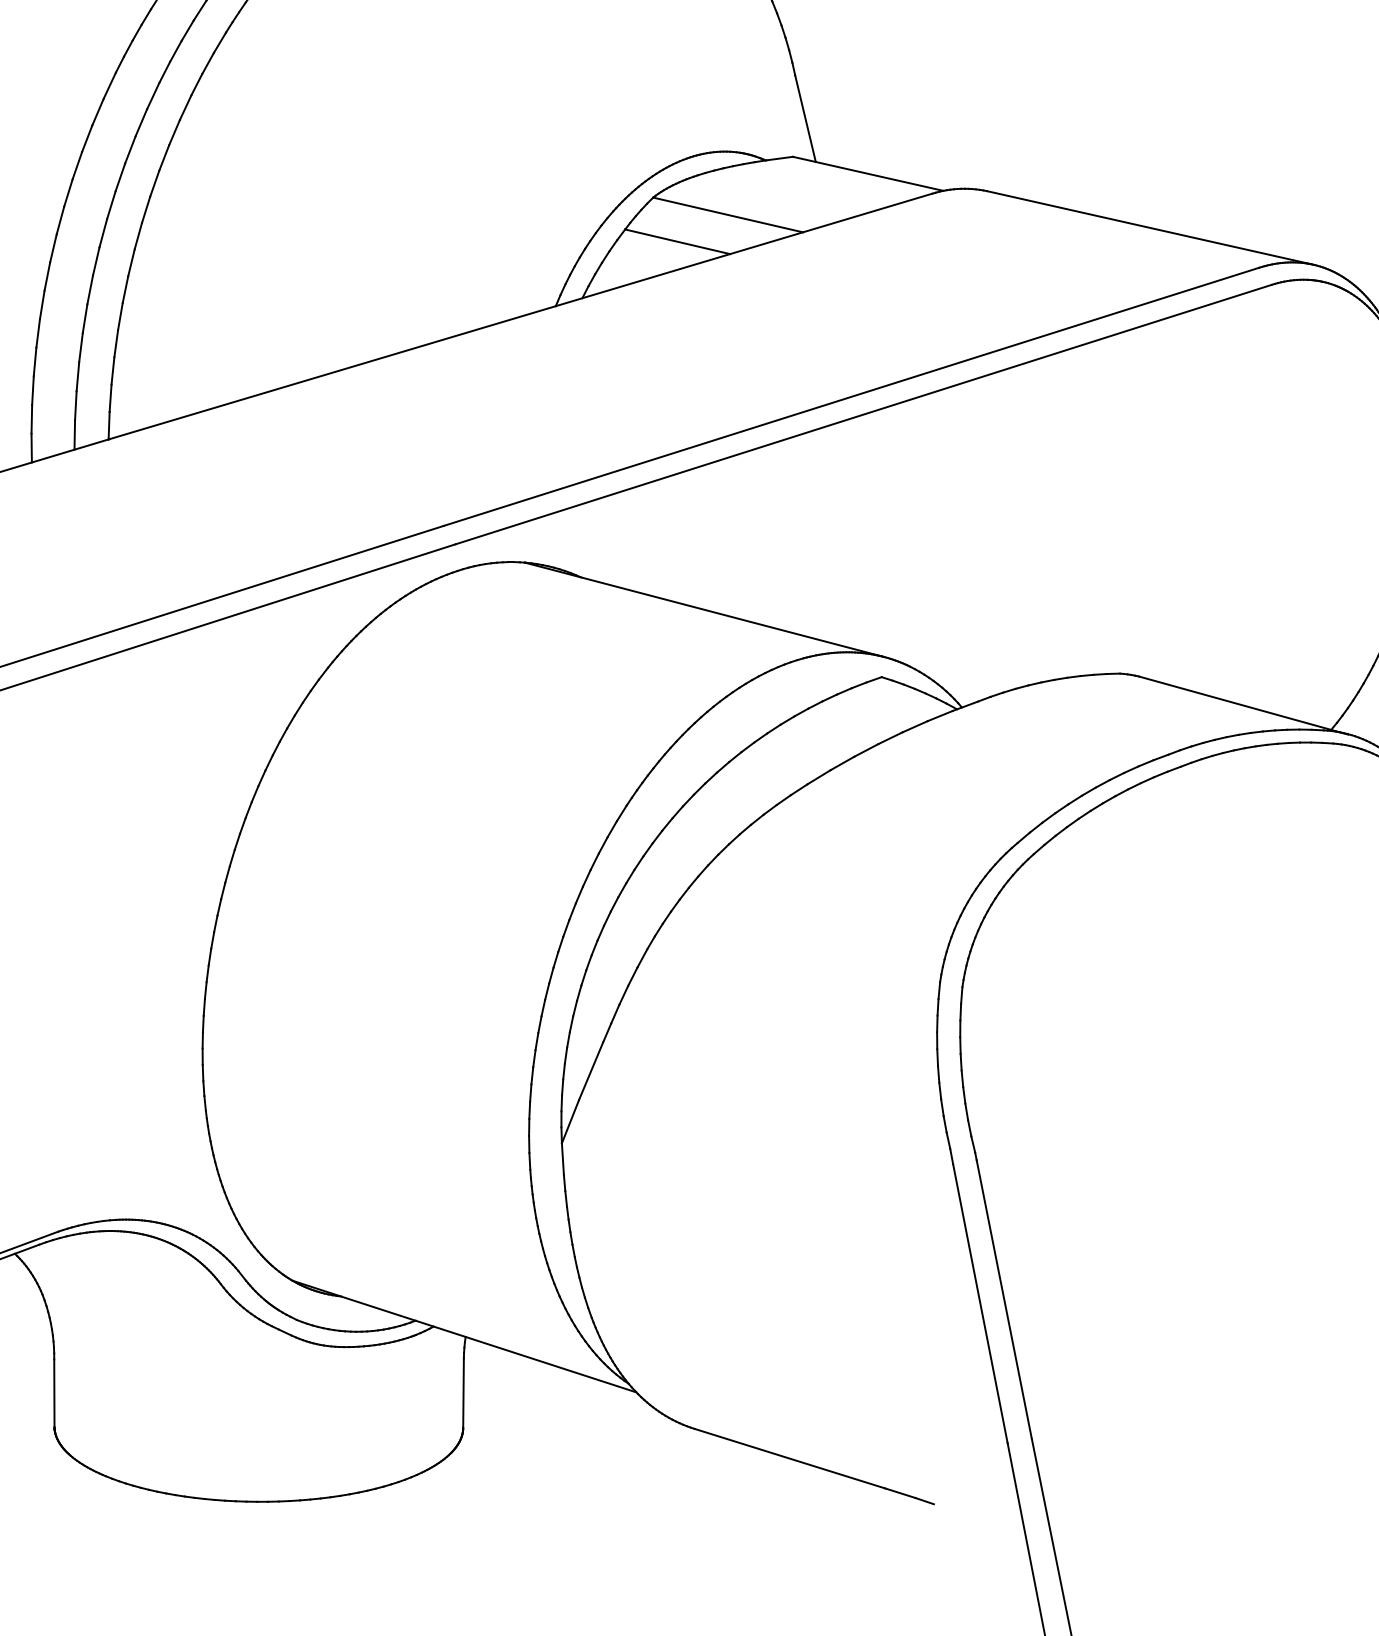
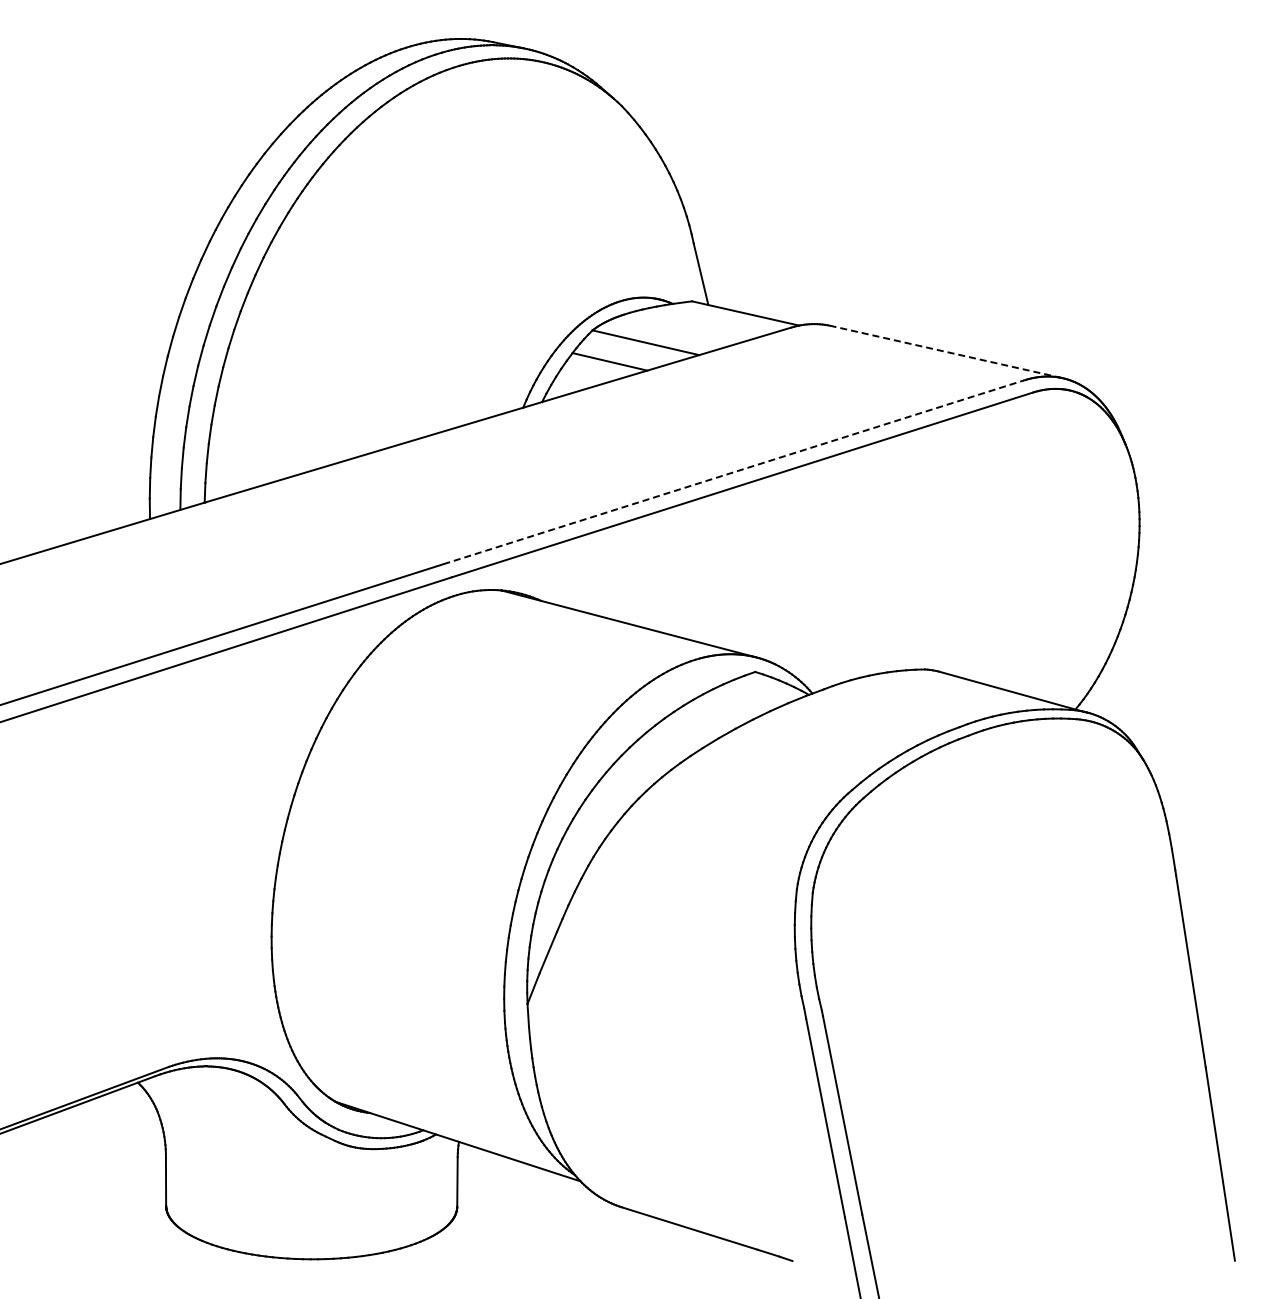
line: (1150, 227) -> (946, 351), solid -> dashed
line: (851, 397) -> (733, 472), solid -> dashed

